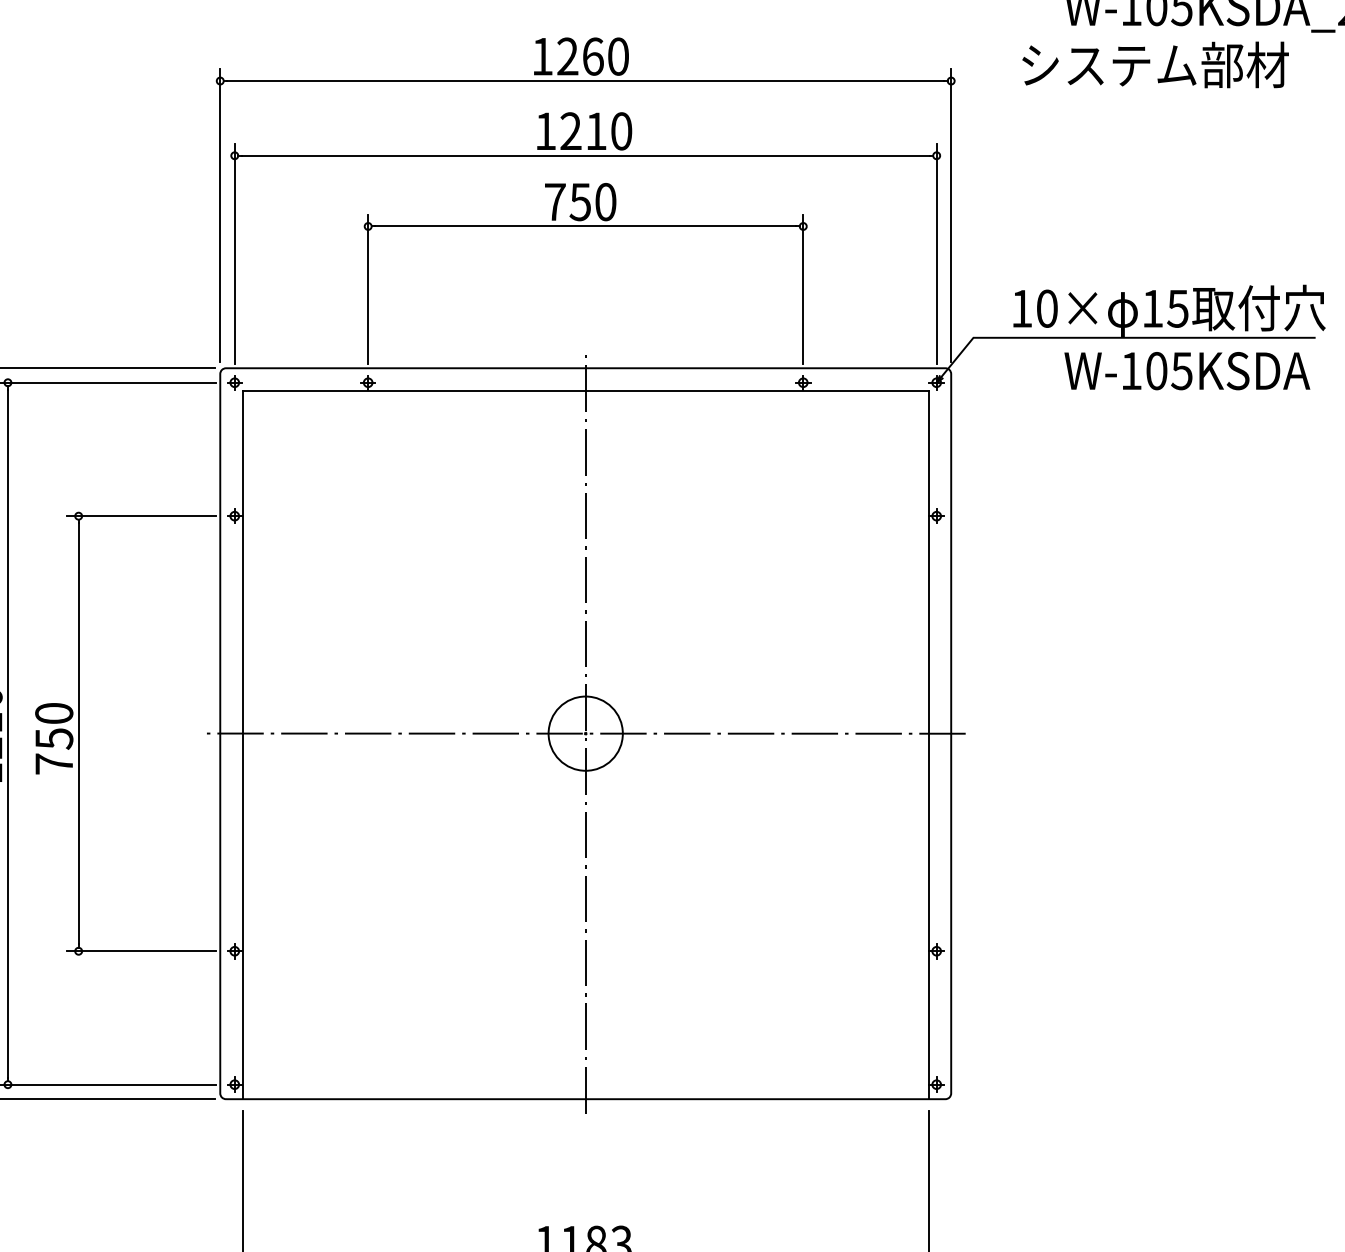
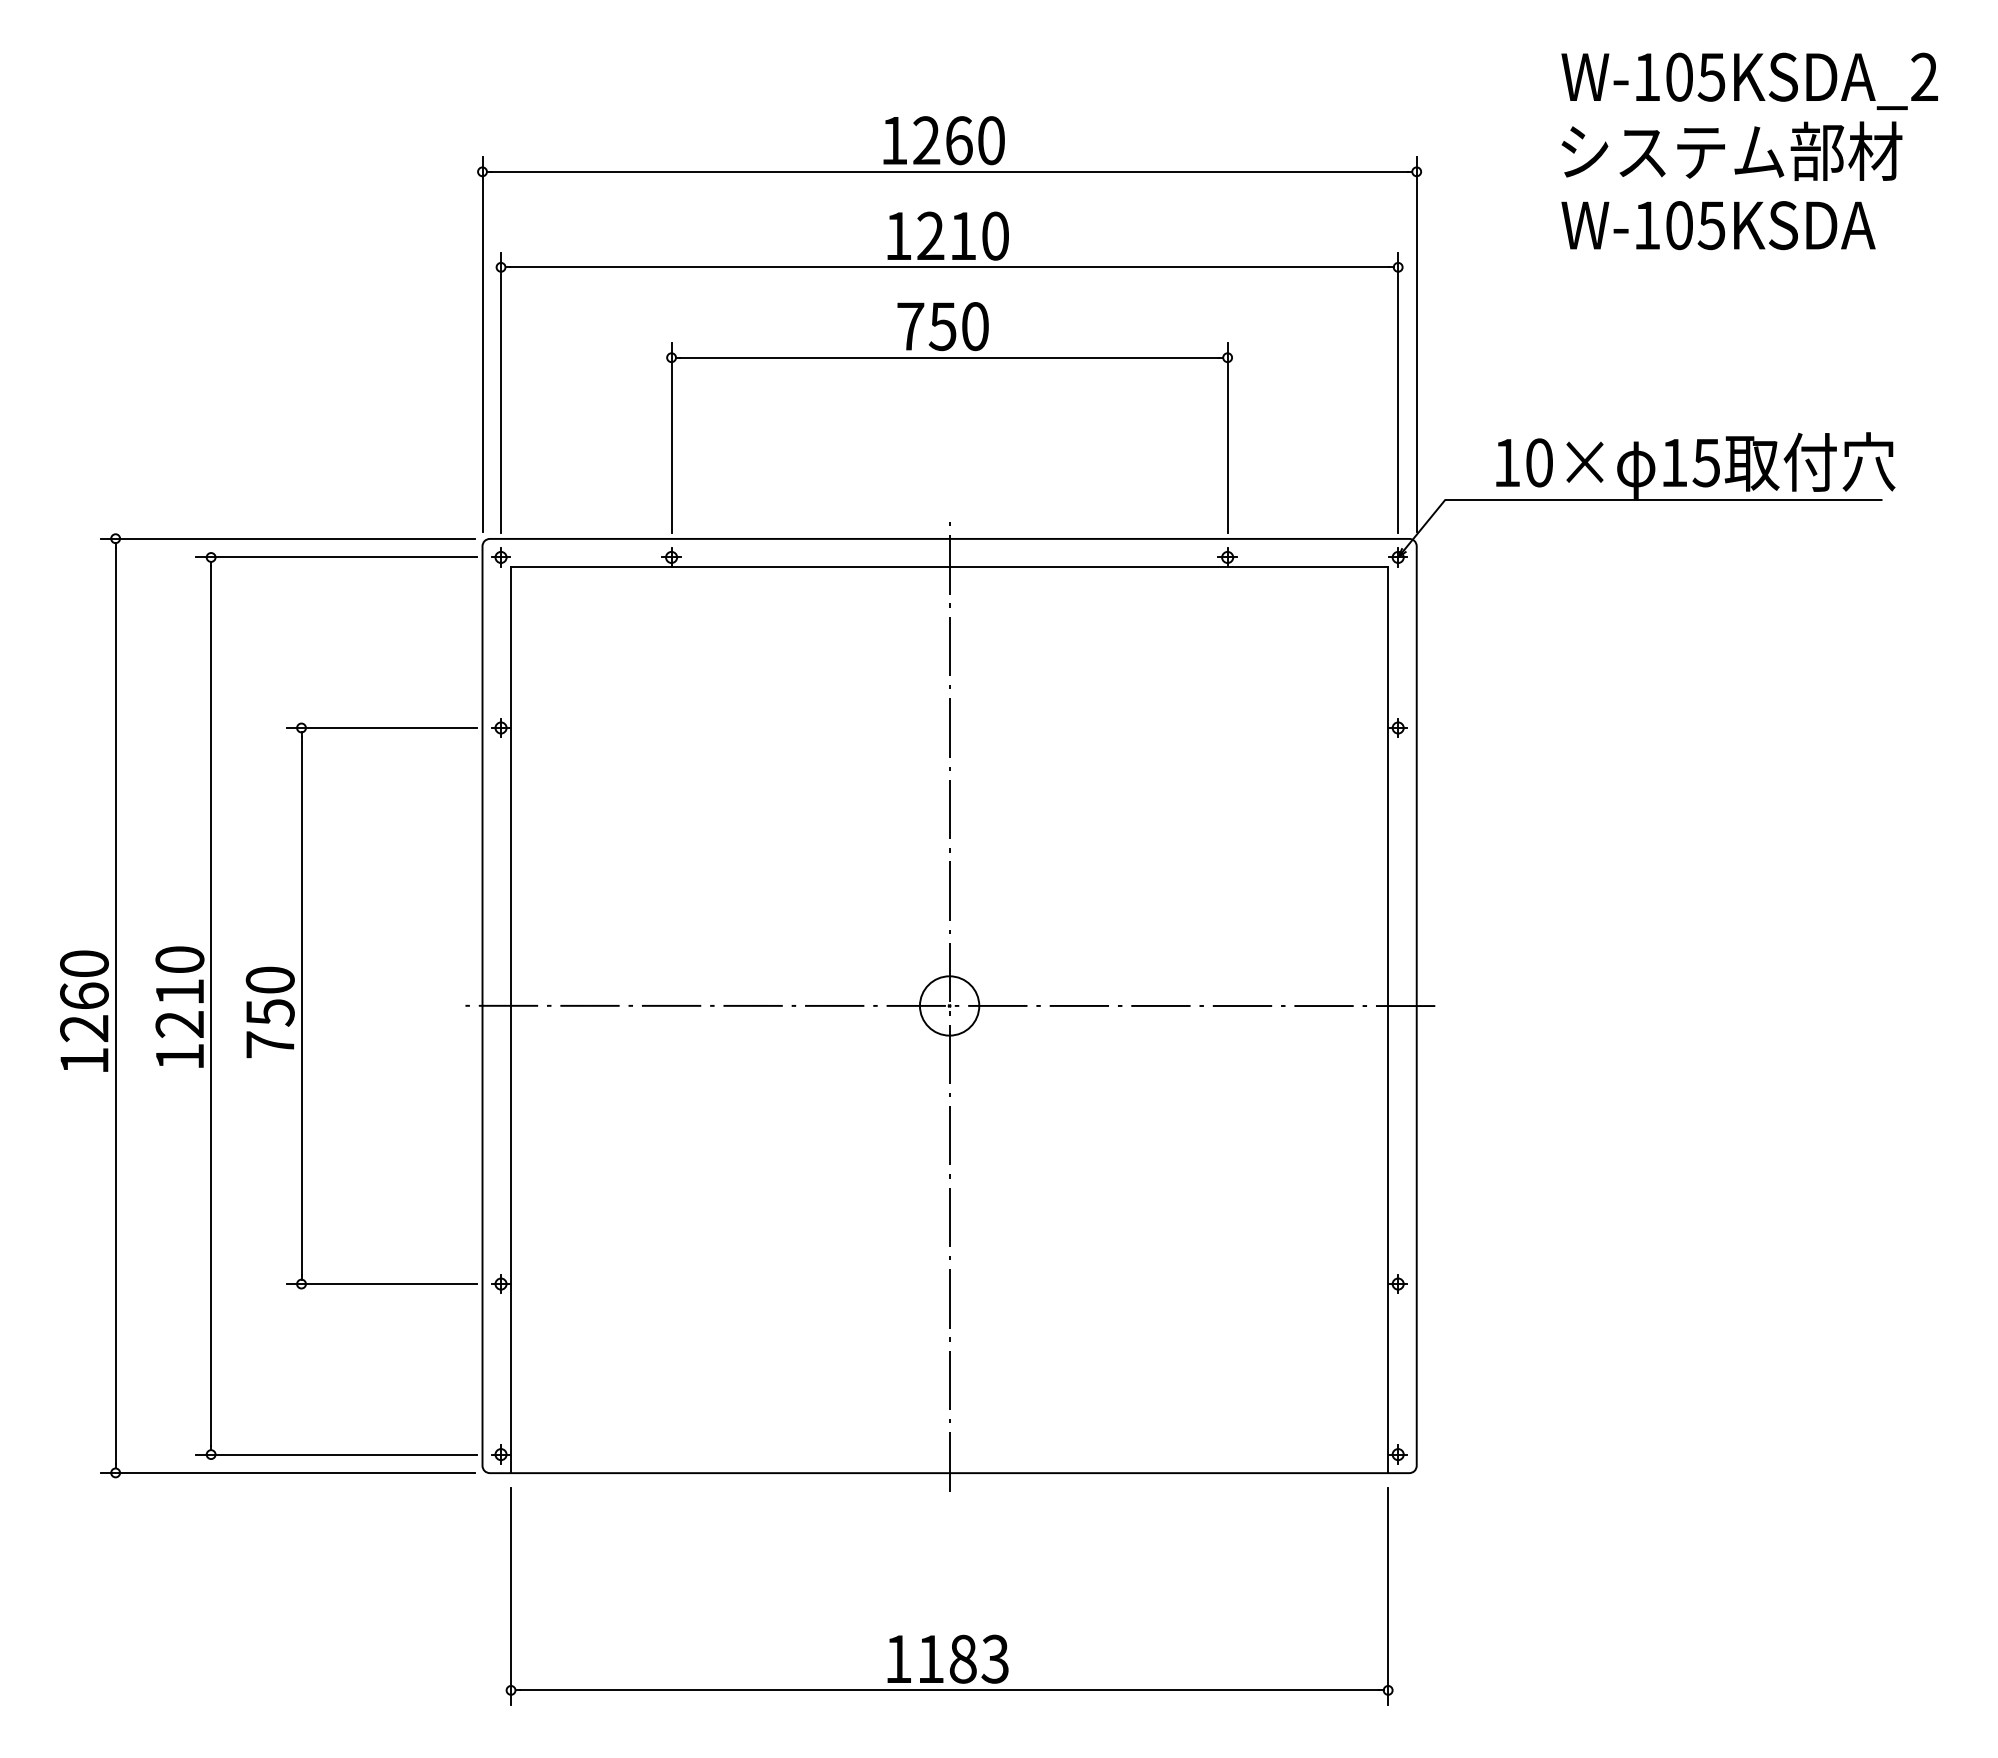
text: (1155, 64) -> (1731, 150), moved
text: (1187, 371) -> (1718, 225), moved
circle: (585, 733) -> (949, 1005), size x0.62

